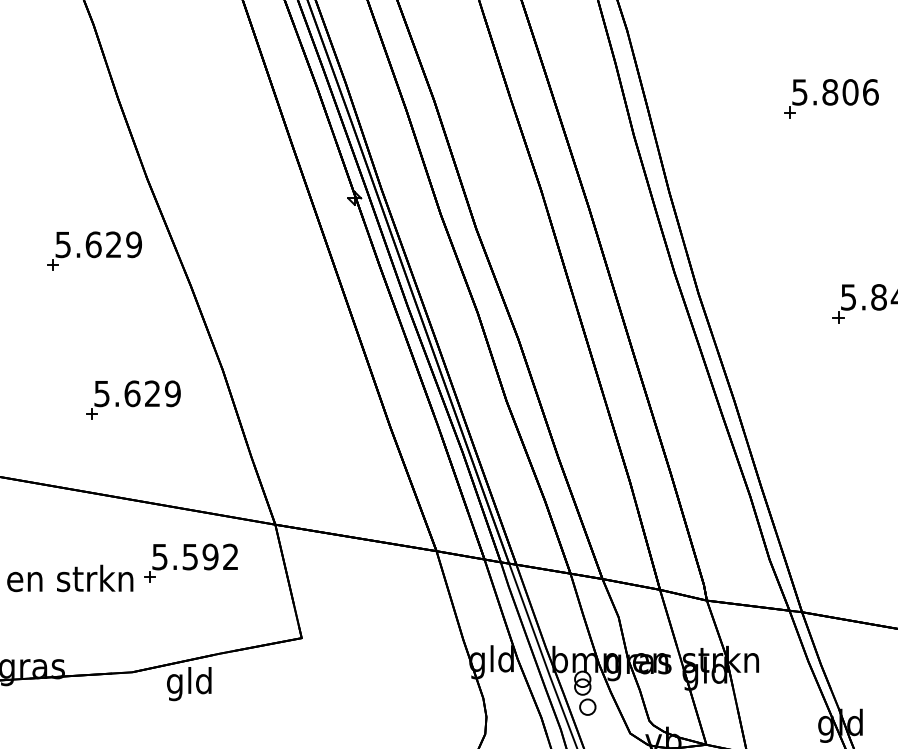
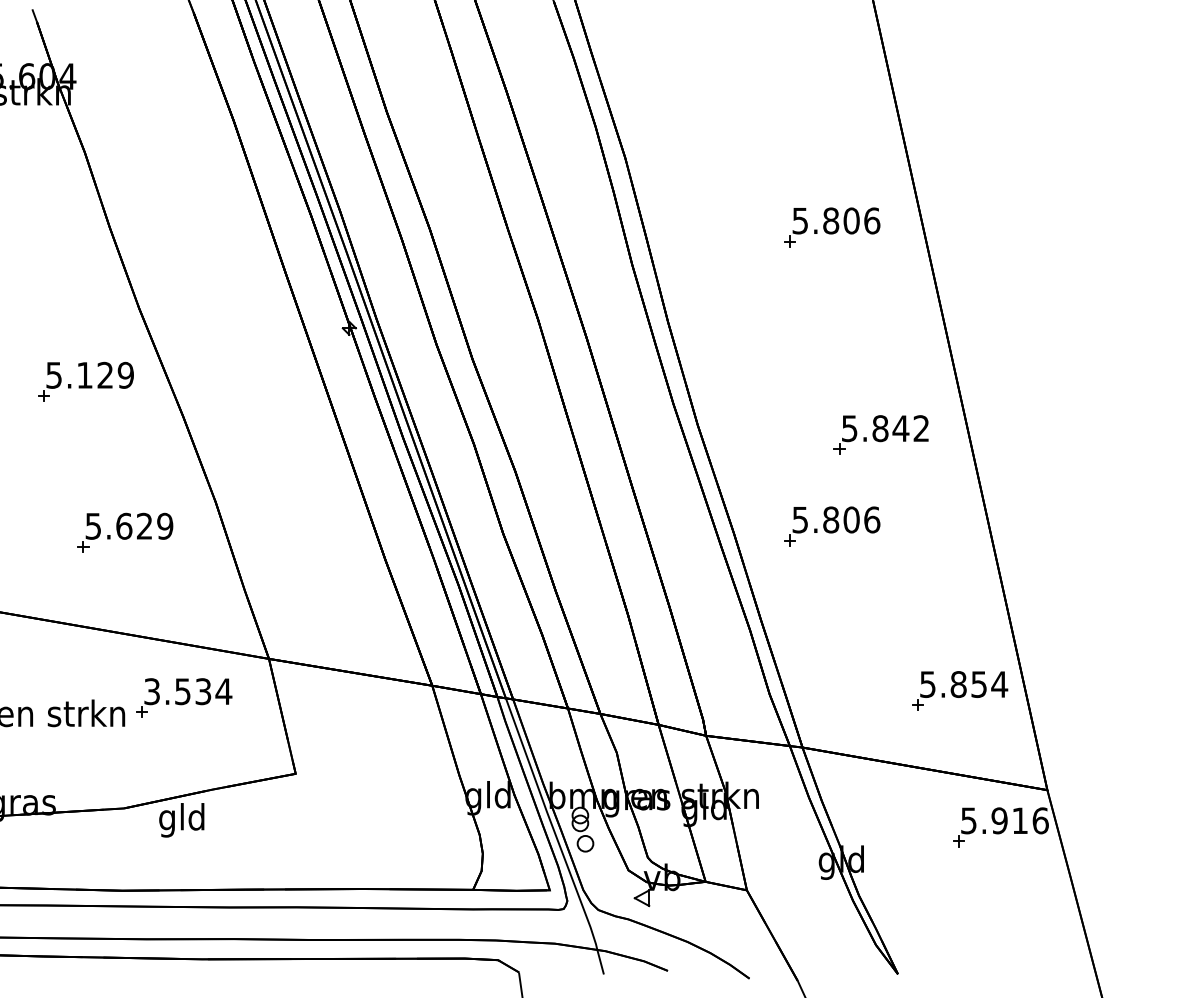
text: (94, 243) -> (85, 374), 5.629 -> 5.129
part: (831, 393) -> (832, 526), added
text: (195, 556) -> (188, 691), 5.592 -> 3.534

